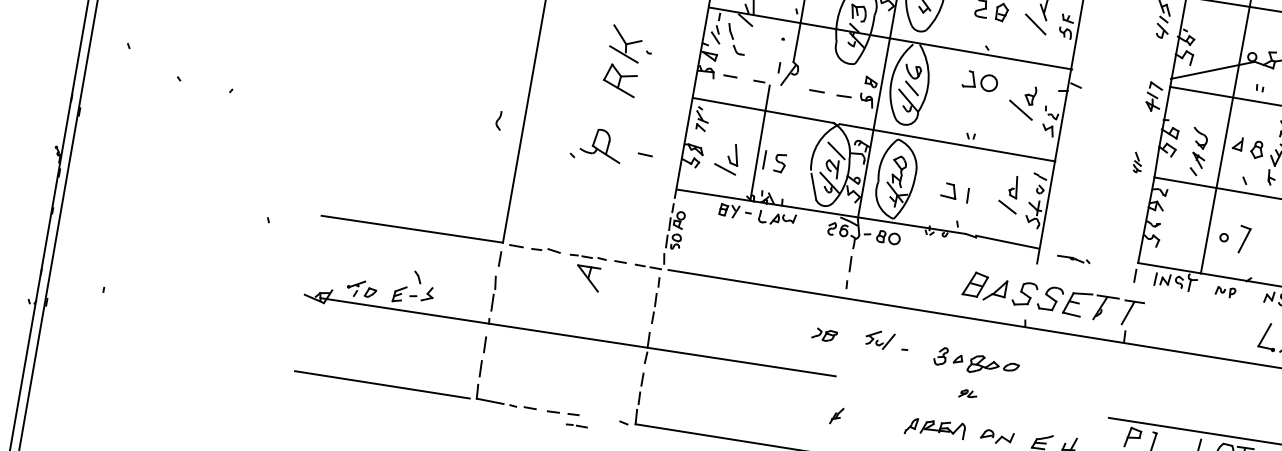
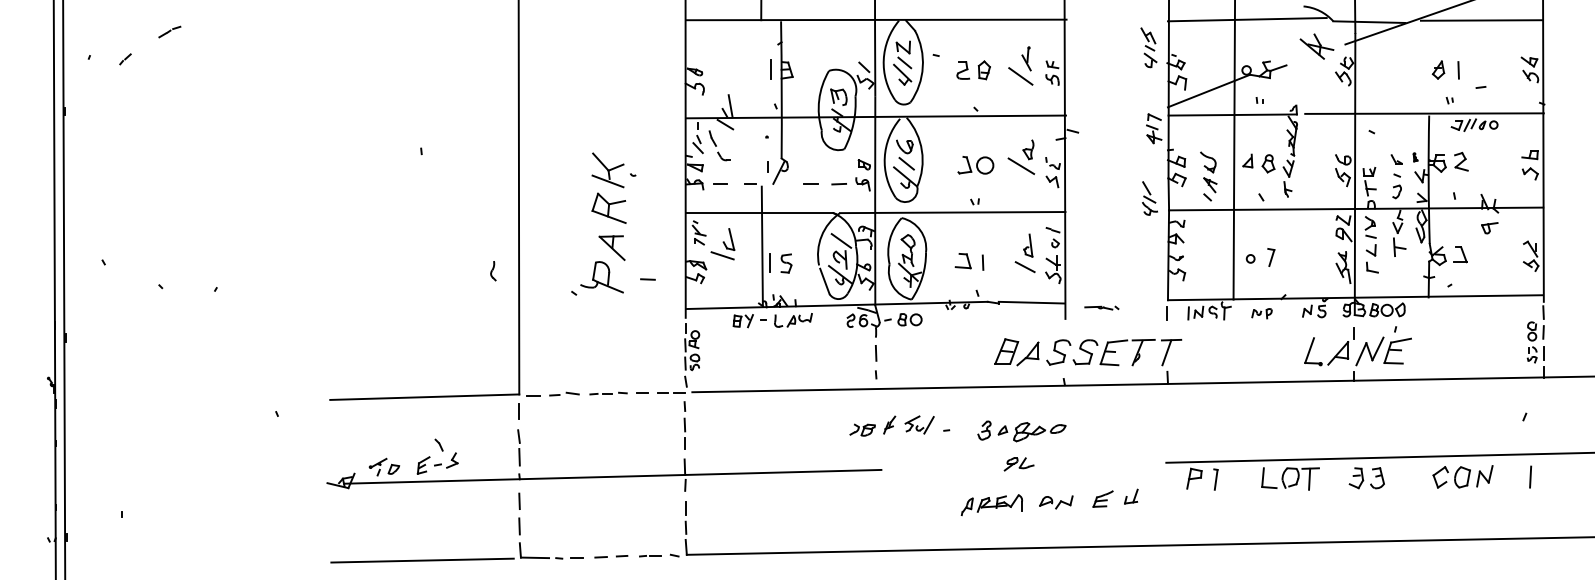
part: (979, 81) -> (975, 165), moved
part: (726, 158) -> (722, 244), moved
part: (1137, 162) -> (1149, 198), size x1.67
part: (1244, 239) -> (1271, 257), size x0.62
part: (587, 277) -> (611, 247), moved
part: (967, 394) -> (1018, 464), size x1.67
part: (836, 415) -> (889, 424), moved
line: (576, 426) -> (650, 556), moved

